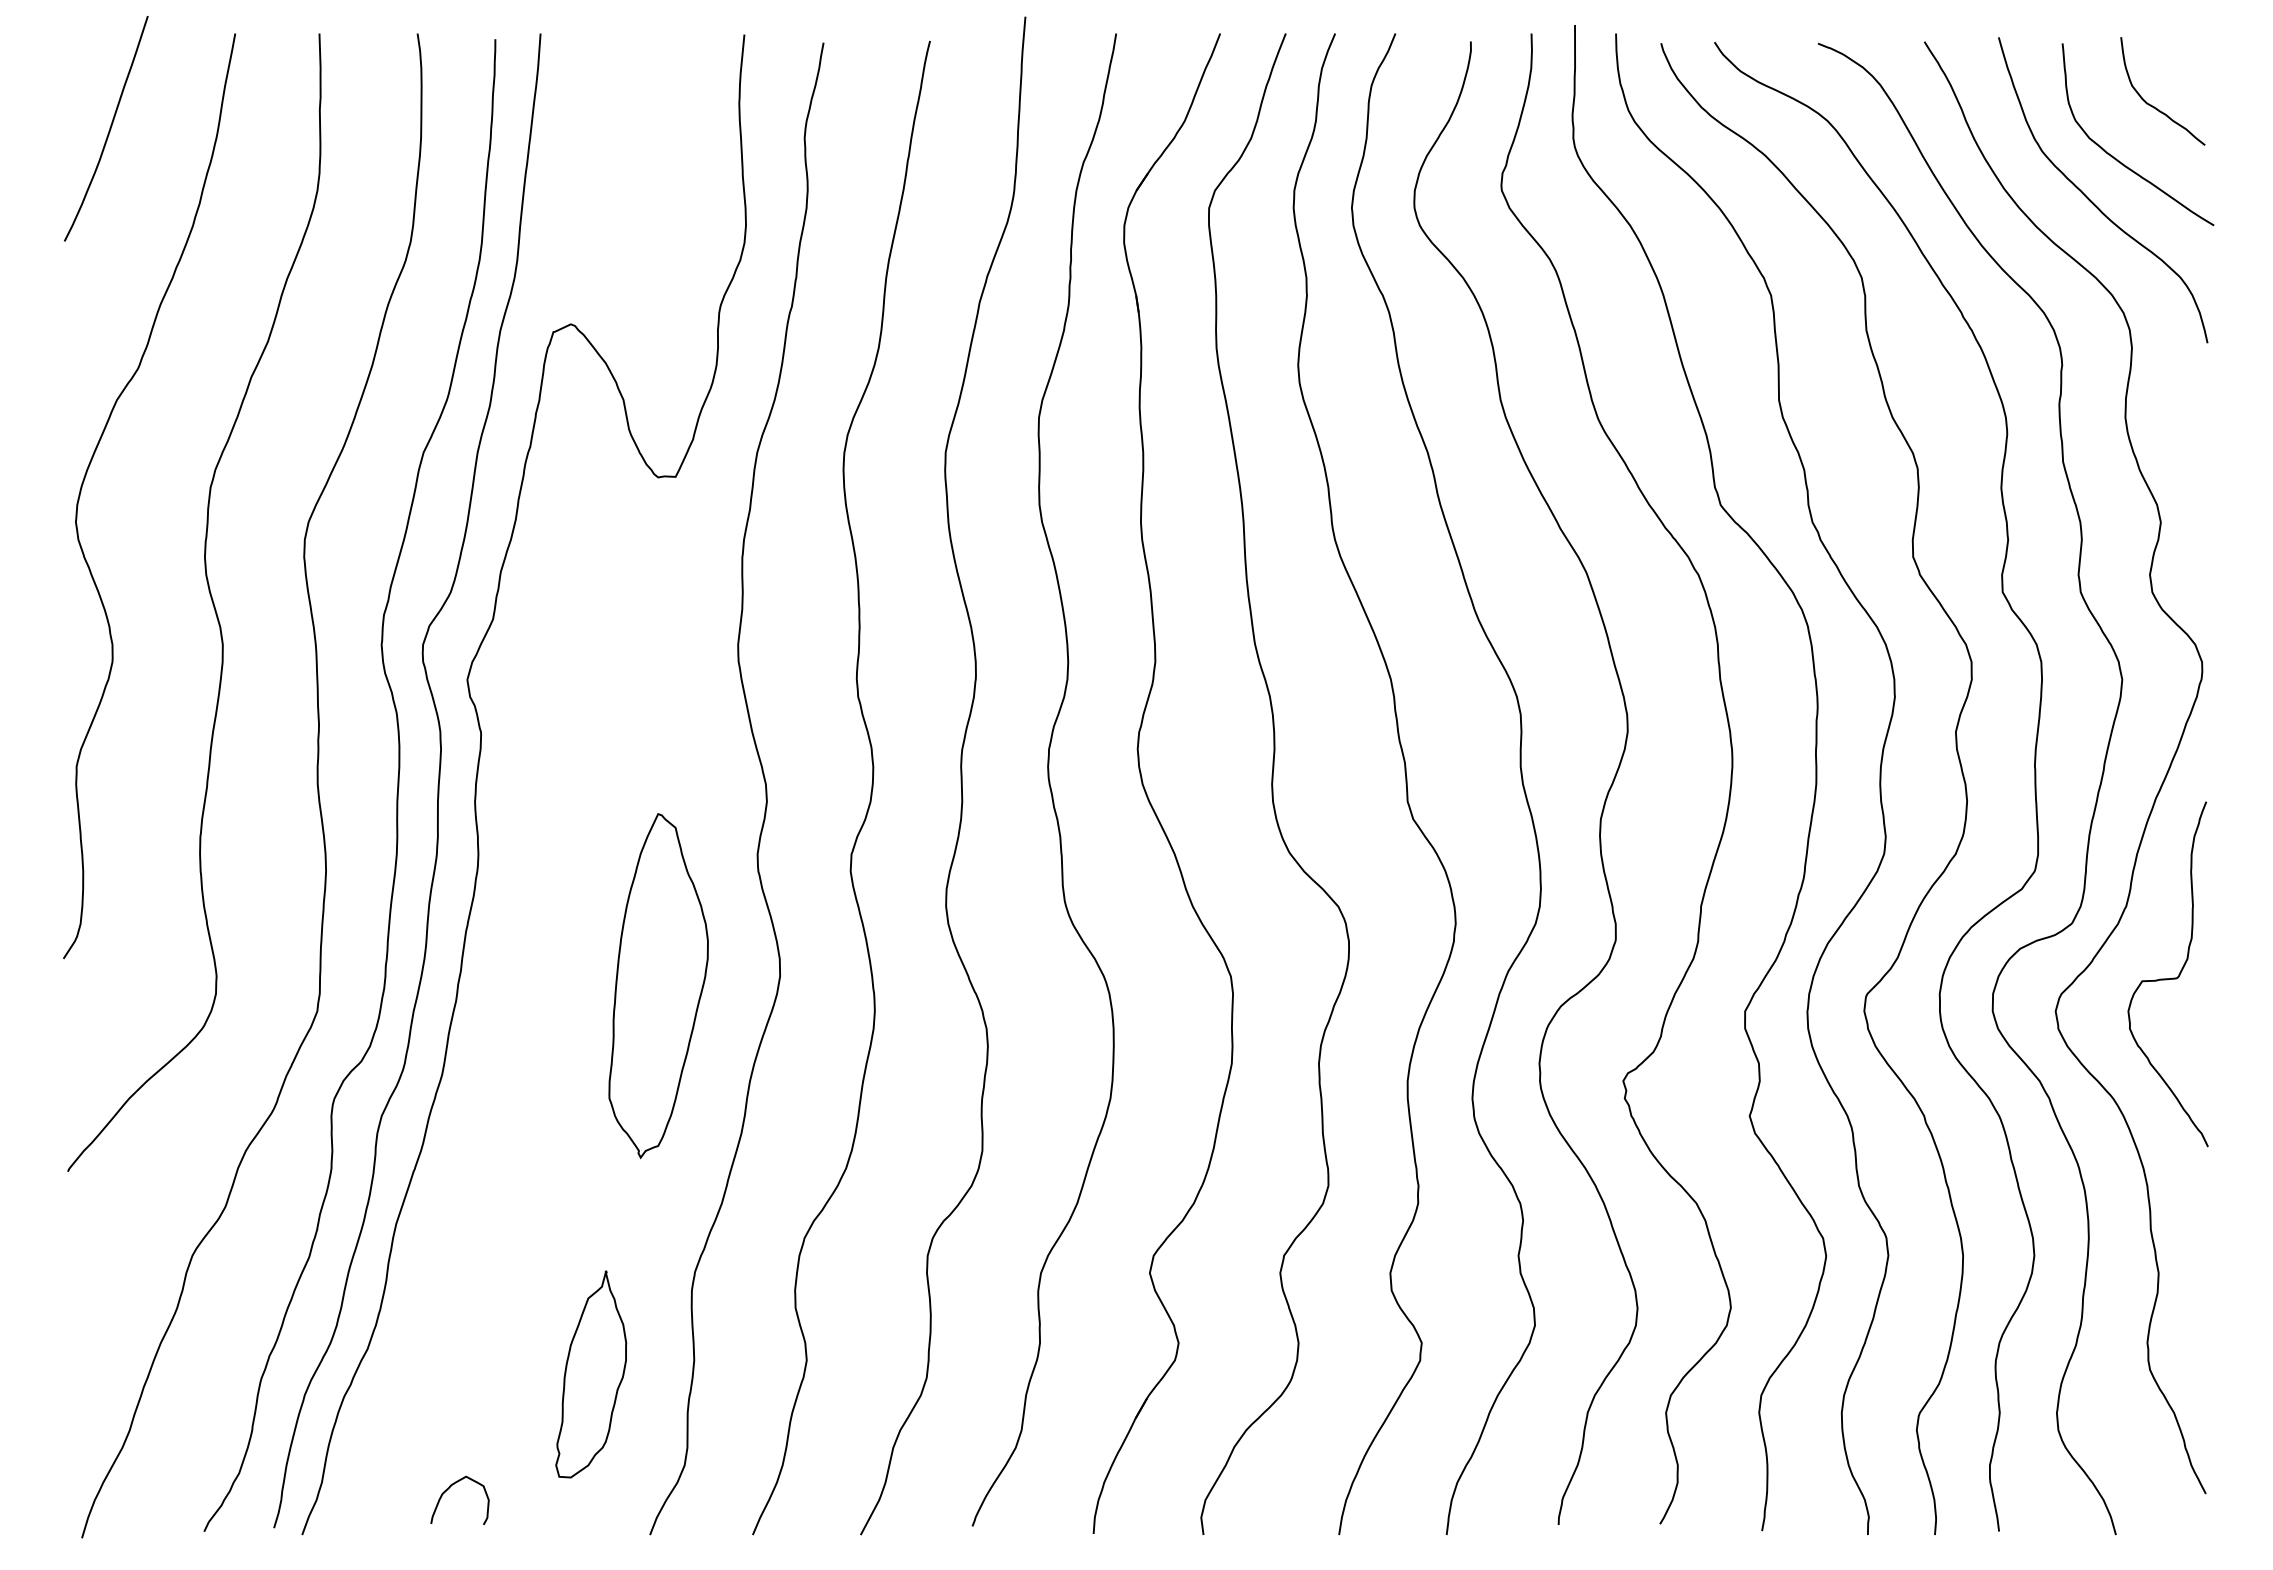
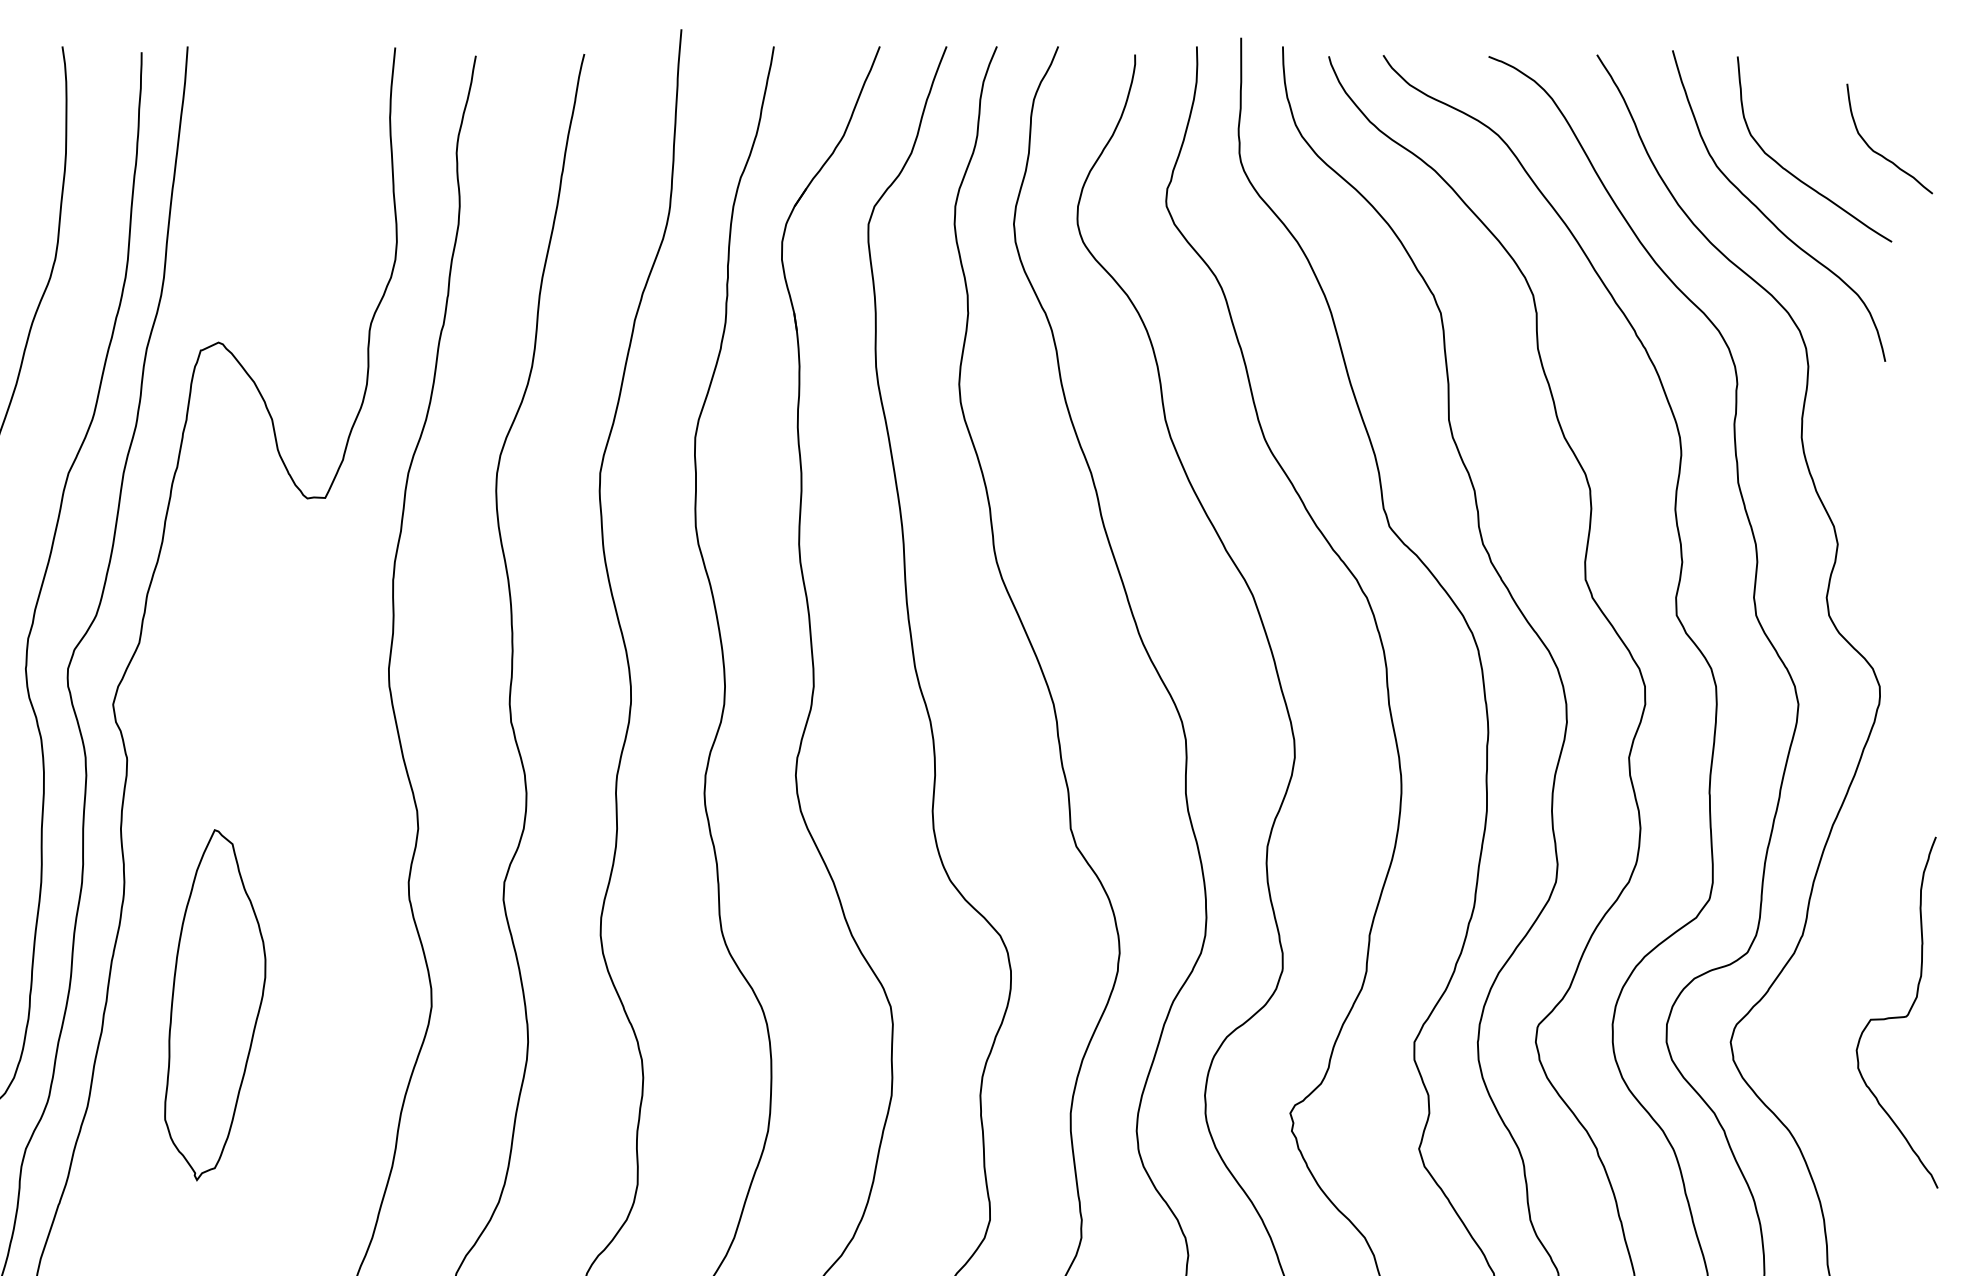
curve: (2154, 106) -> (1881, 154), moved
curve: (2167, 978) -> (1896, 1016), moved
part: (658, 986) -> (215, 1005), moved

